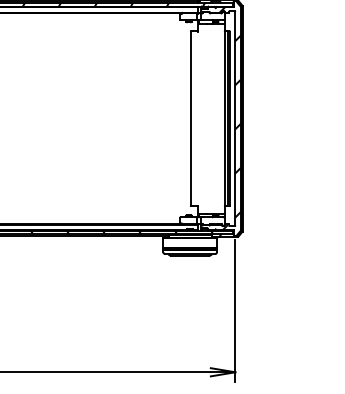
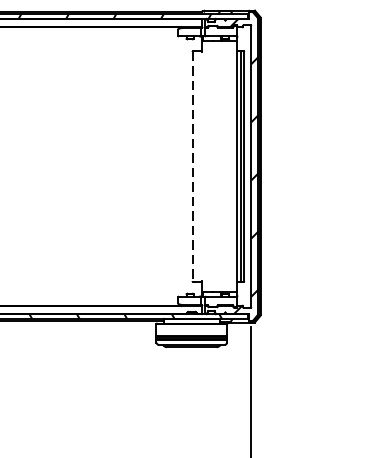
line: (190, 118) -> (192, 166), solid -> dashed

